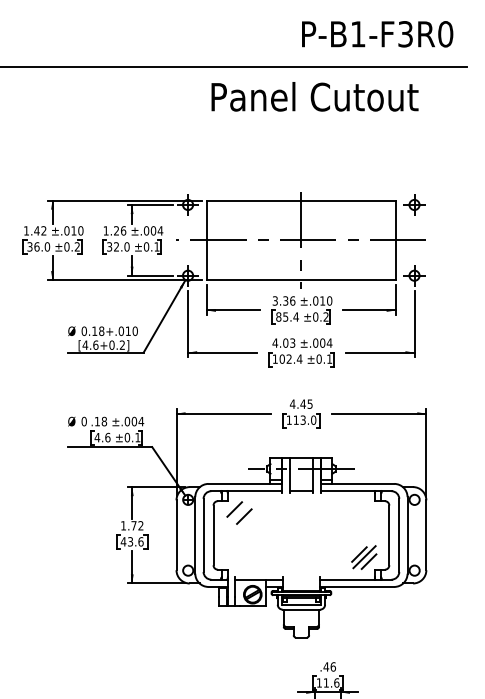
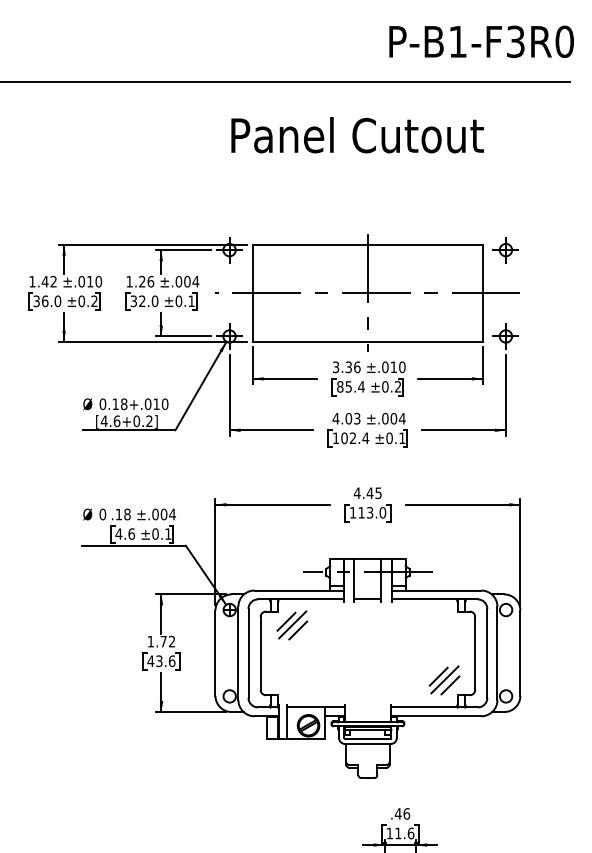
text: (377, 34) -> (481, 42), moved
text: (314, 96) -> (357, 134), moved
line: (239, 512) -> (292, 625), added

